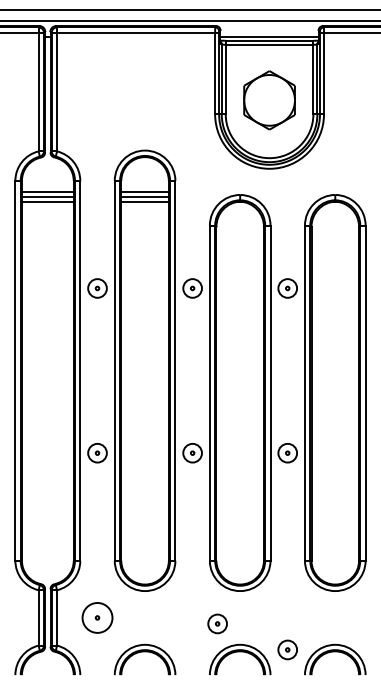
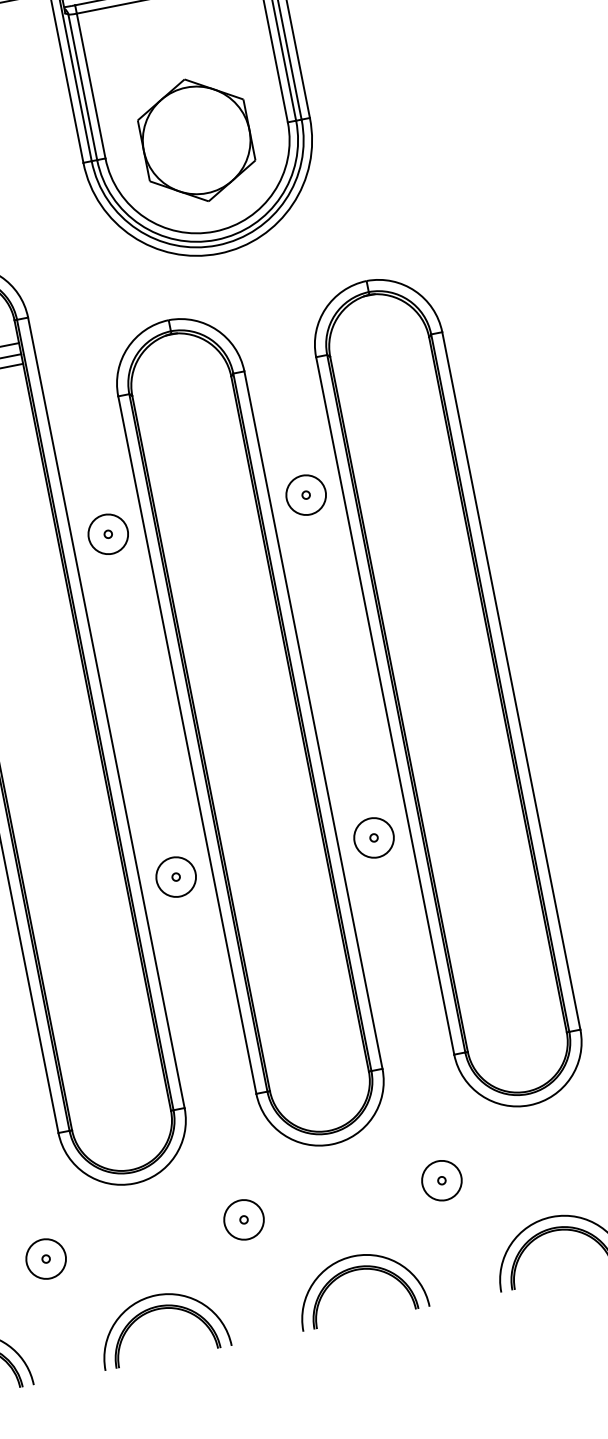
part: (269, 100) -> (196, 140), moved
circle: (97, 617) -> (45, 1258), size x0.62
part: (217, 623) -> (243, 1219), moved
part: (287, 649) -> (441, 1179), moved

